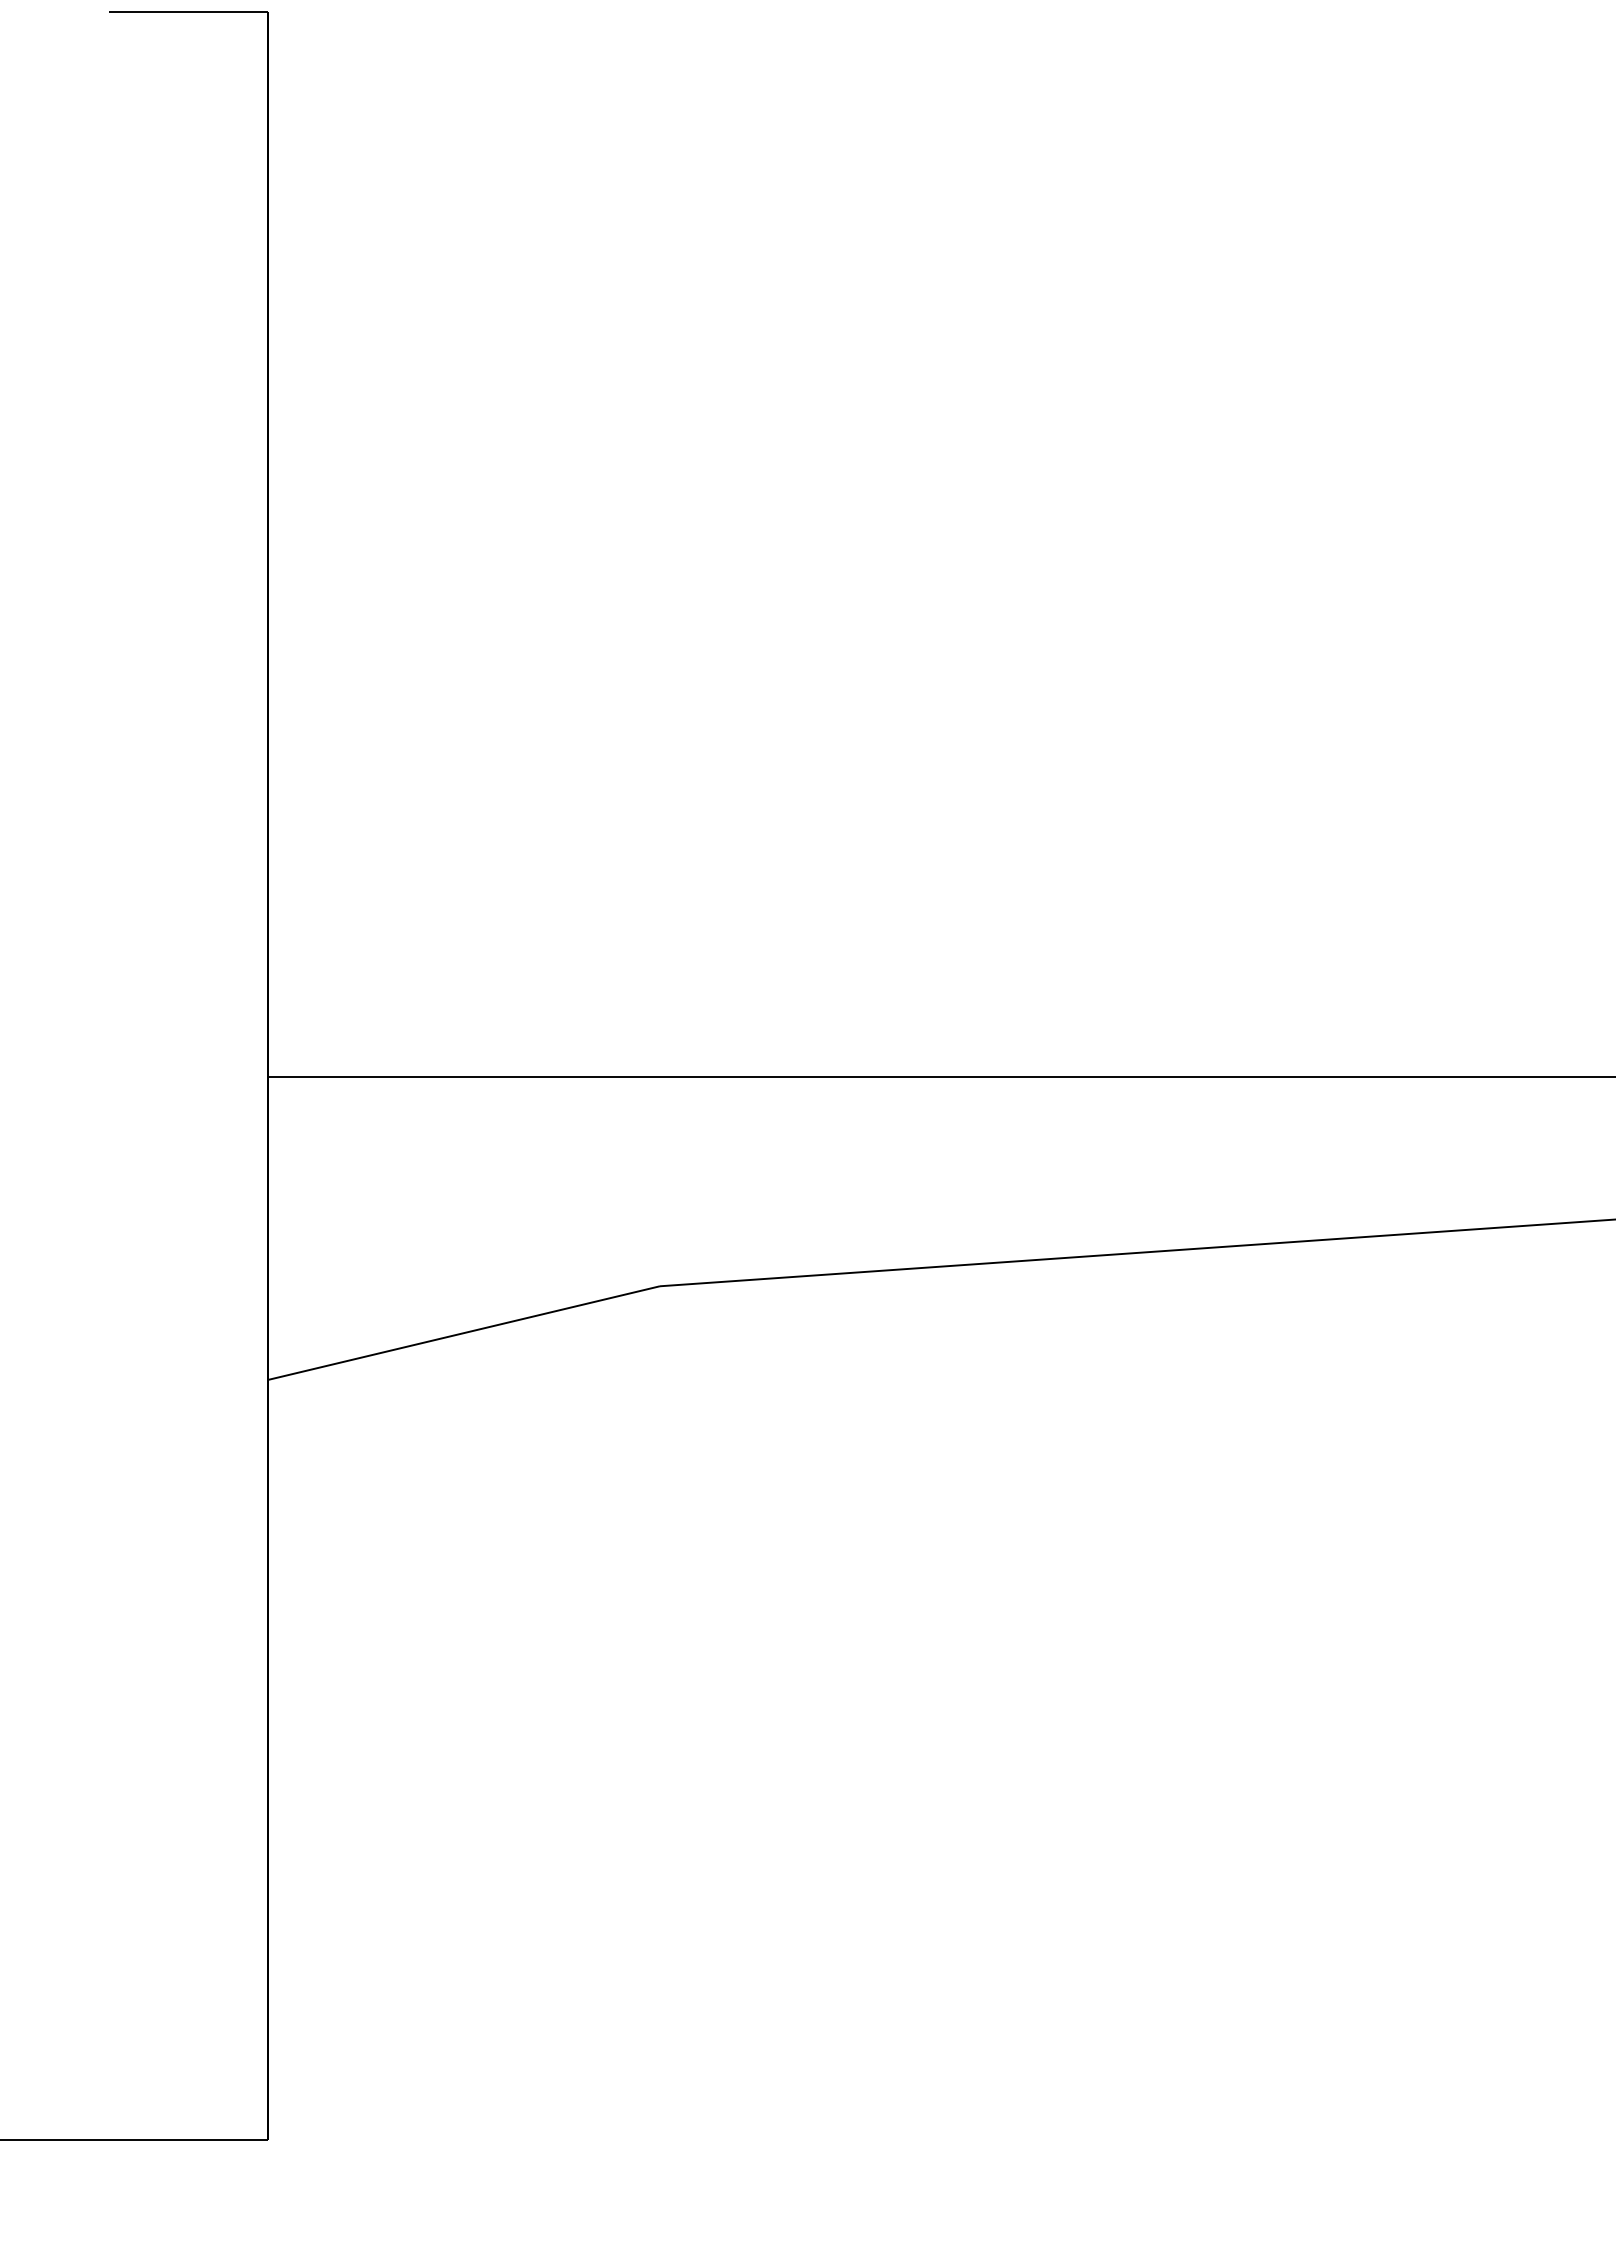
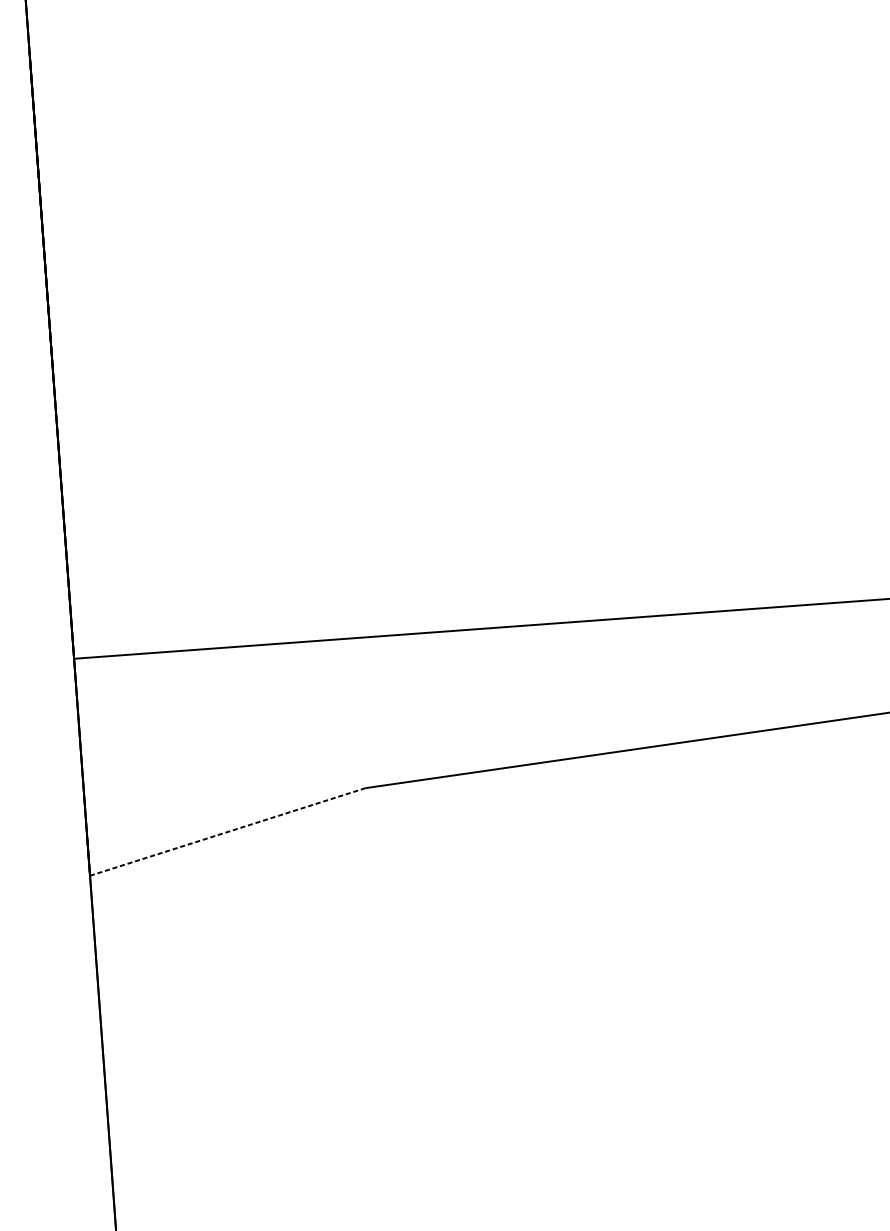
line: (463, 1333) -> (227, 832), solid -> dashed

